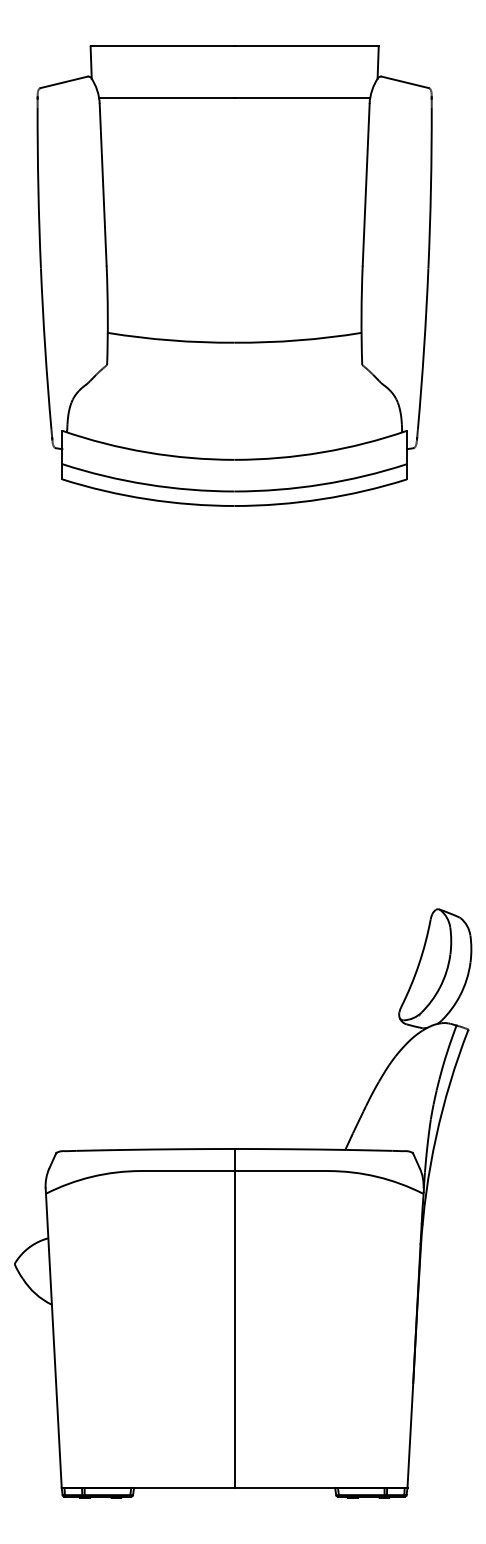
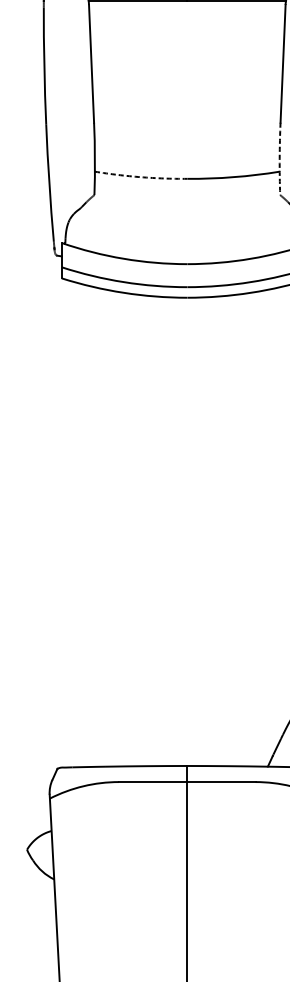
arc: (361, 315) -> (279, 159), solid -> dashed
arc: (171, 340) -> (141, 177), solid -> dashed

